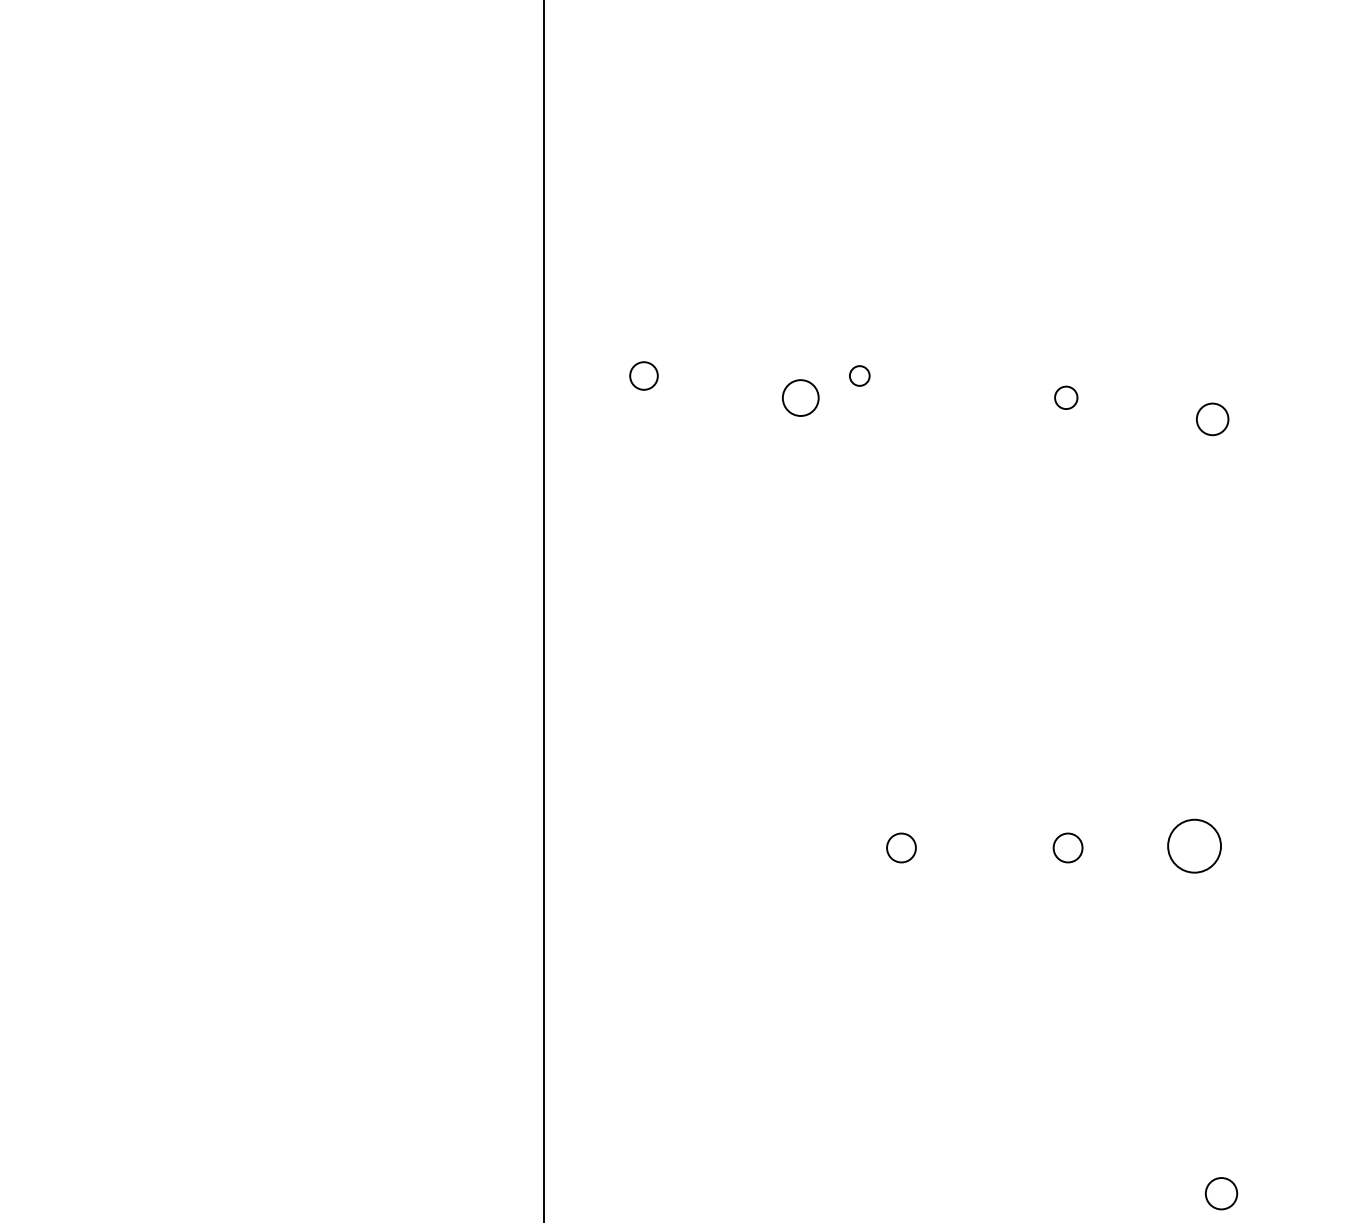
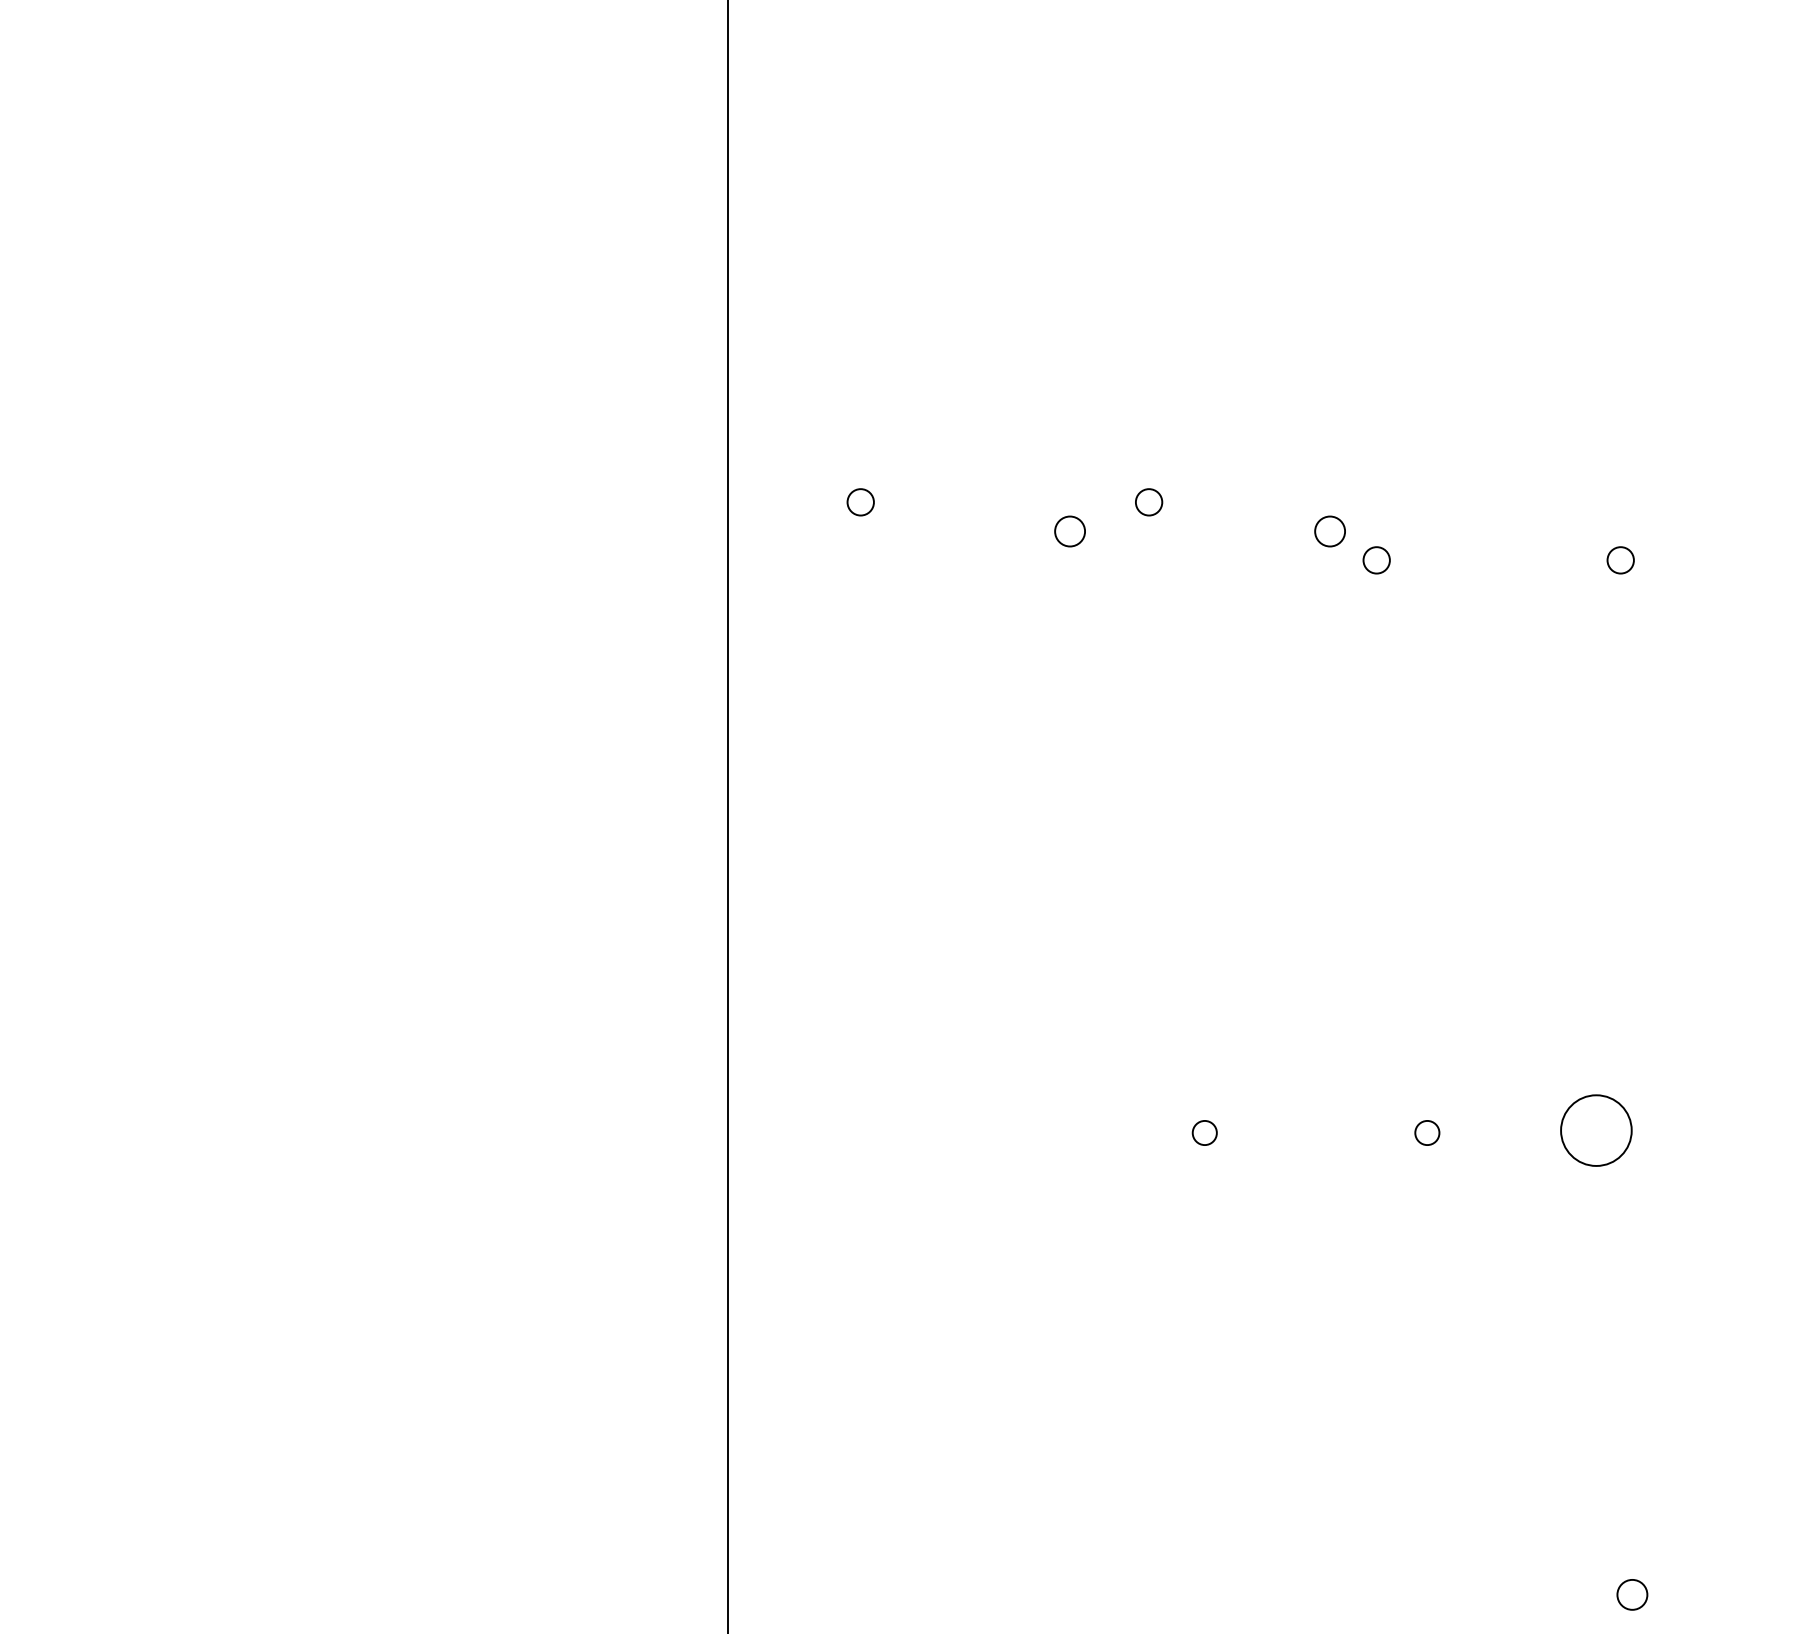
circle: (643, 375) -> (860, 501), size x0.71
circle: (800, 397) -> (1069, 531), size x0.62
circle: (1066, 397) -> (1330, 531), moved
circle: (1029, 419) -> (1375, 560), added
circle: (1212, 419) -> (1620, 560), size x0.62
circle: (901, 847) -> (1204, 1132), size x0.62
circle: (1067, 847) -> (1426, 1132), size x0.62
circle: (1221, 1193) -> (1632, 1594), size x0.71

